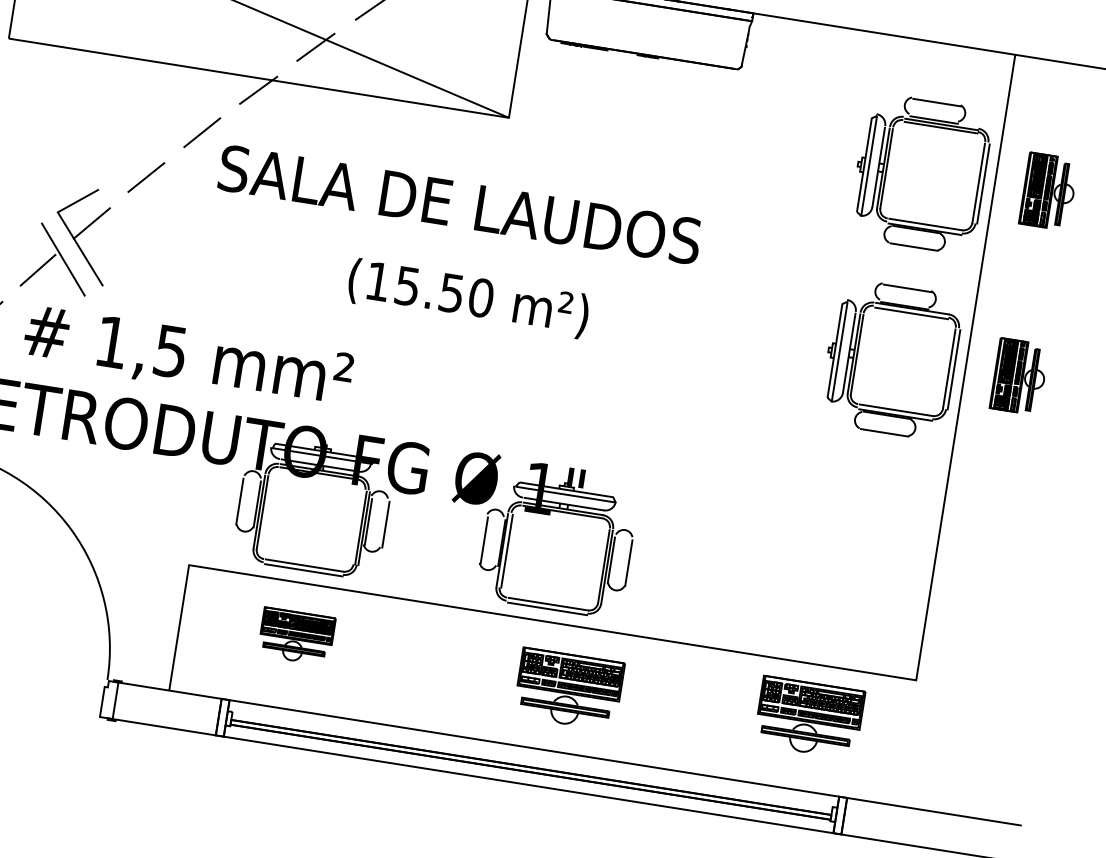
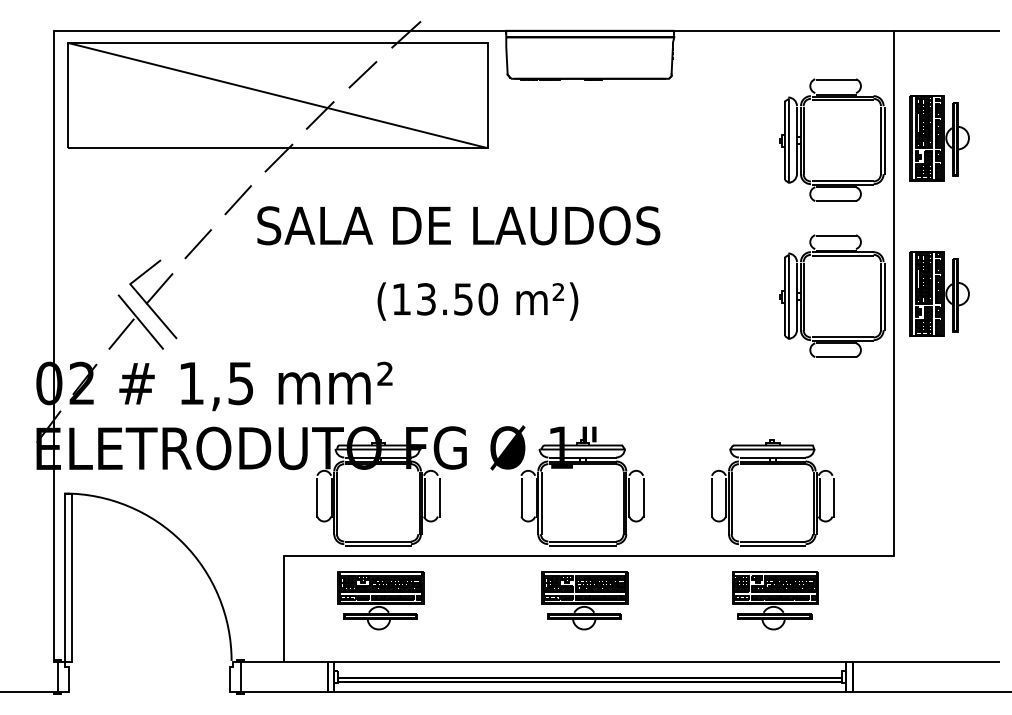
part: (1048, 191) -> (939, 138), size x1.43
text: (407, 285) -> (426, 298), (15.50 -> (13.50
part: (1019, 376) -> (939, 293), size x1.43
part: (788, 548) -> (772, 464), added
part: (296, 636) -> (380, 600), size x1.43
part: (568, 689) -> (584, 600), moved
part: (809, 717) -> (775, 600), moved

